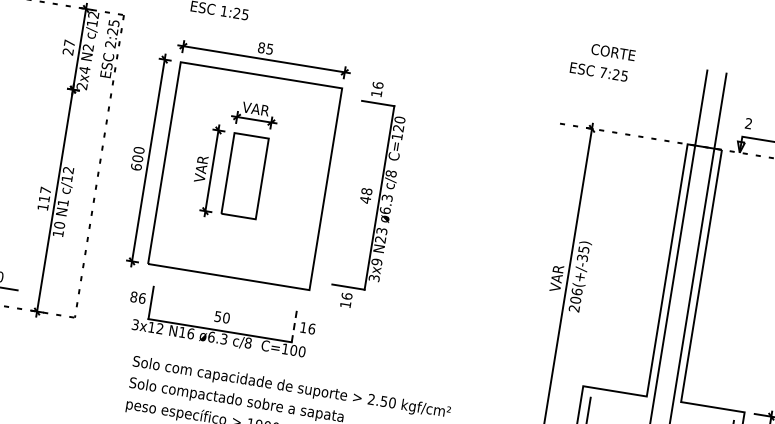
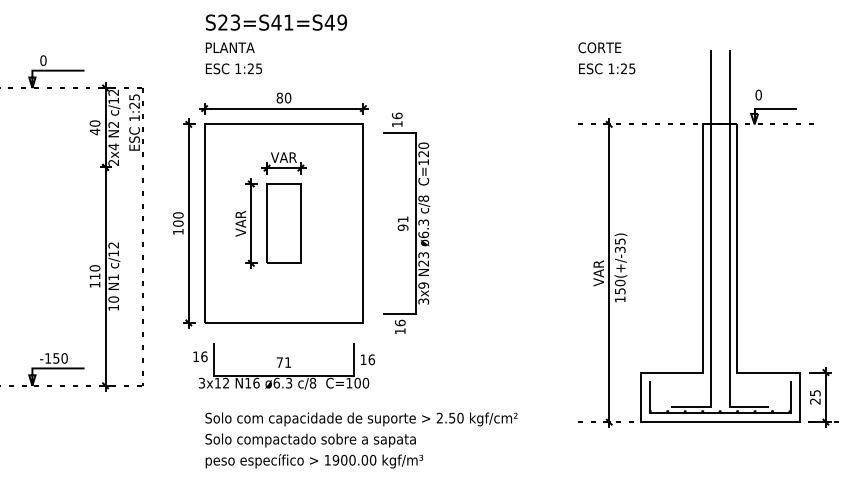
text: (110, 44) -> (134, 118), 2:25 -> 1:25
text: (68, 47) -> (94, 127), 27 -> 40
text: (269, 48) -> (287, 97), 85 -> 80
text: (613, 52) -> (599, 47), moved
text: (603, 72) -> (611, 68), 7:25 -> 1:25
text: (748, 123) -> (758, 94), 2 -> 0
text: (136, 166) -> (178, 231), 600 -> 100
text: (45, 190) -> (94, 268), 117 -> 110
text: (365, 195) -> (402, 223), 48 -> 91
text: (134, 296) -> (196, 356), 86 -> 16
text: (575, 299) -> (619, 290), 206(+/-35) -> 150(+/-35)
text: (221, 317) -> (283, 362), 50 -> 71
line: (294, 325) -> (354, 359), dashed -> solid

